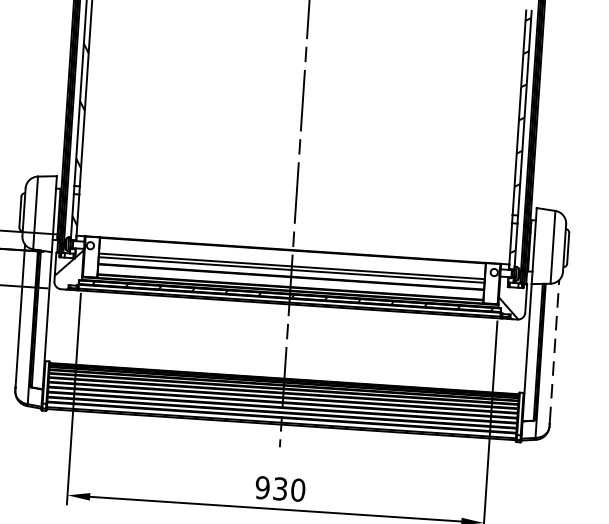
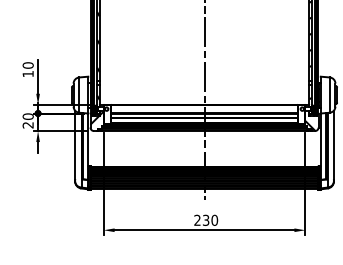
line: (553, 349) -> (333, 144), dashed -> solid
text: (262, 488) -> (197, 220), 930 -> 230

